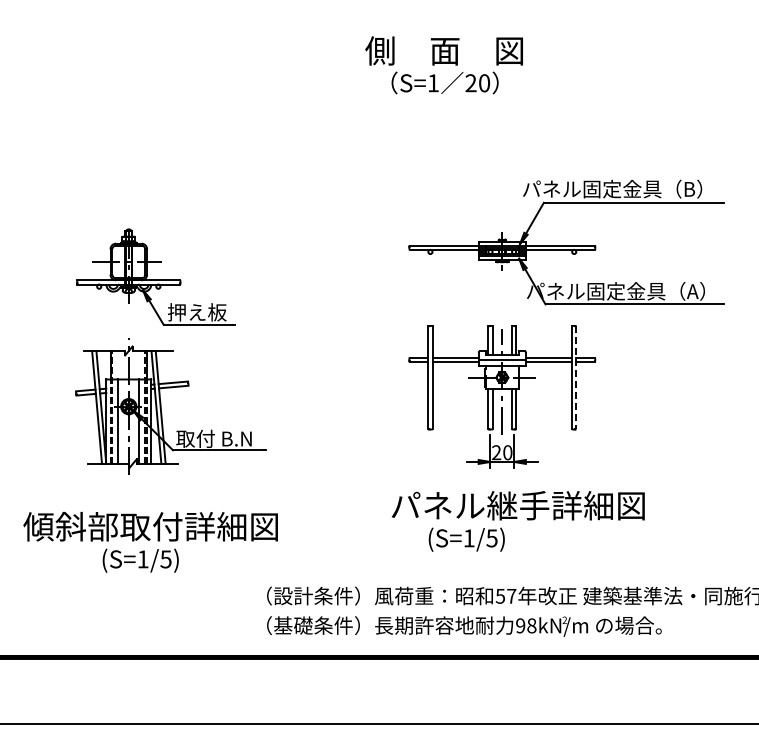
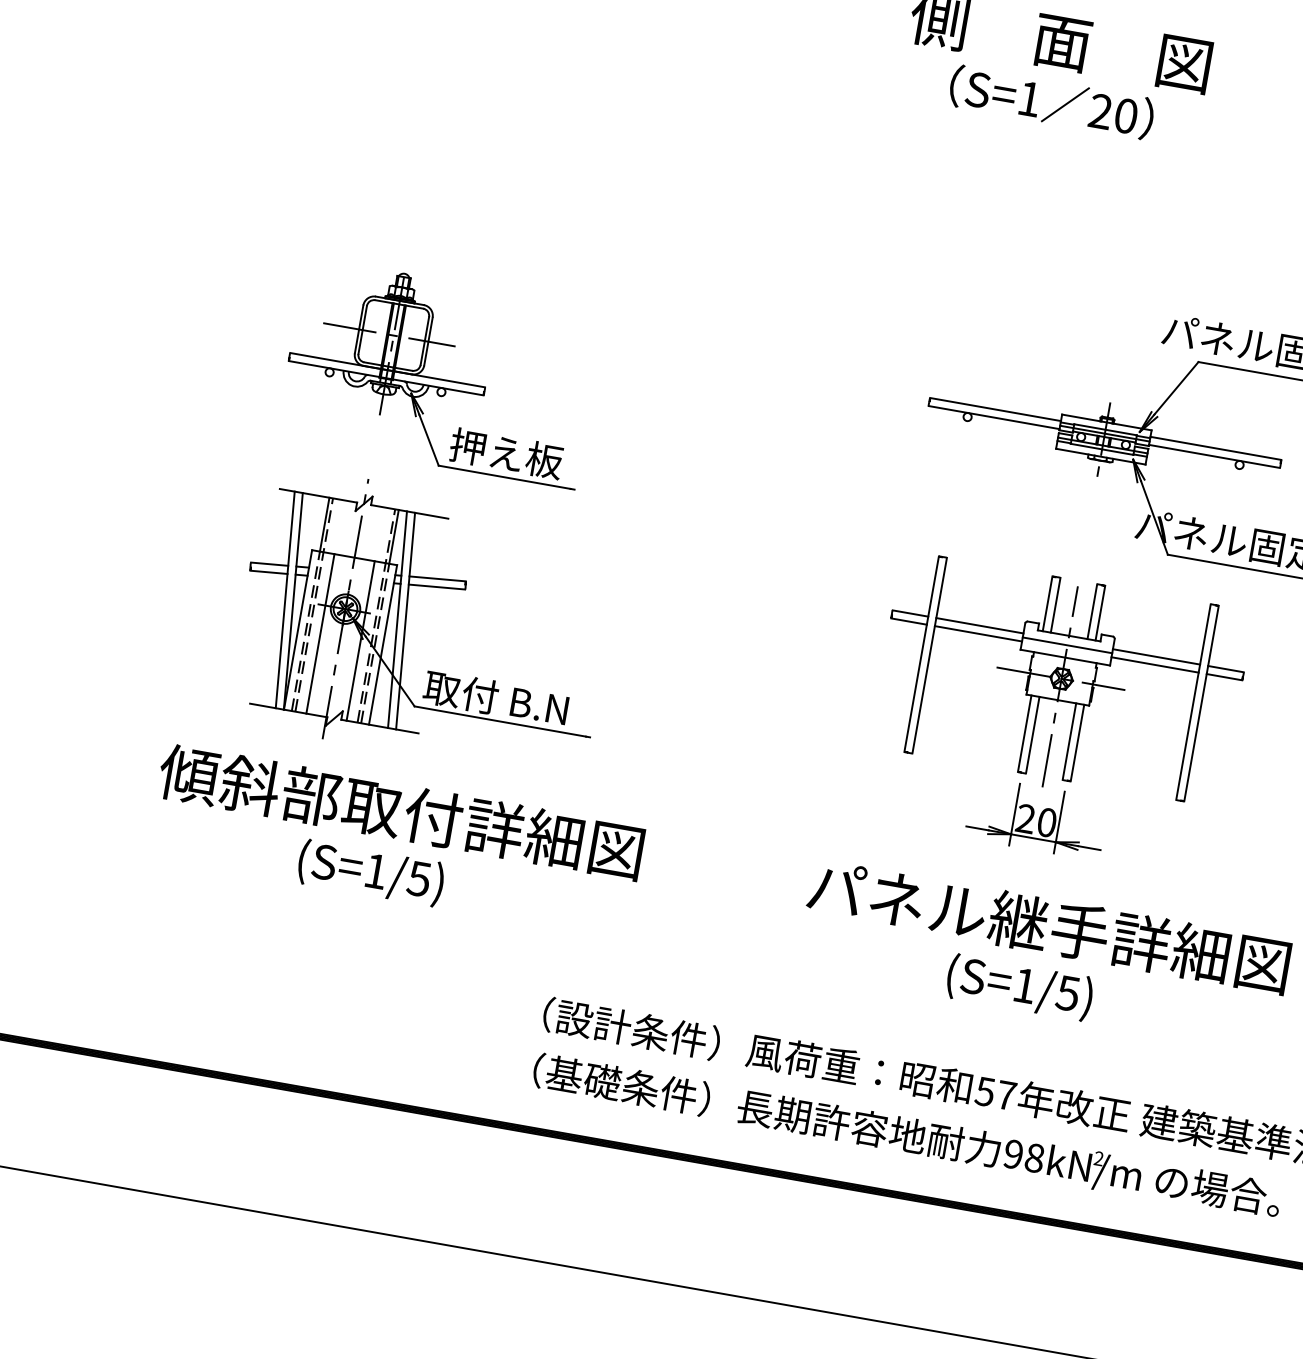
line: (576, 377) -> (1202, 703), dashed -> solid
text: (466, 539) -> (1019, 986), moved
text: (150, 541) -> (395, 839), moved

